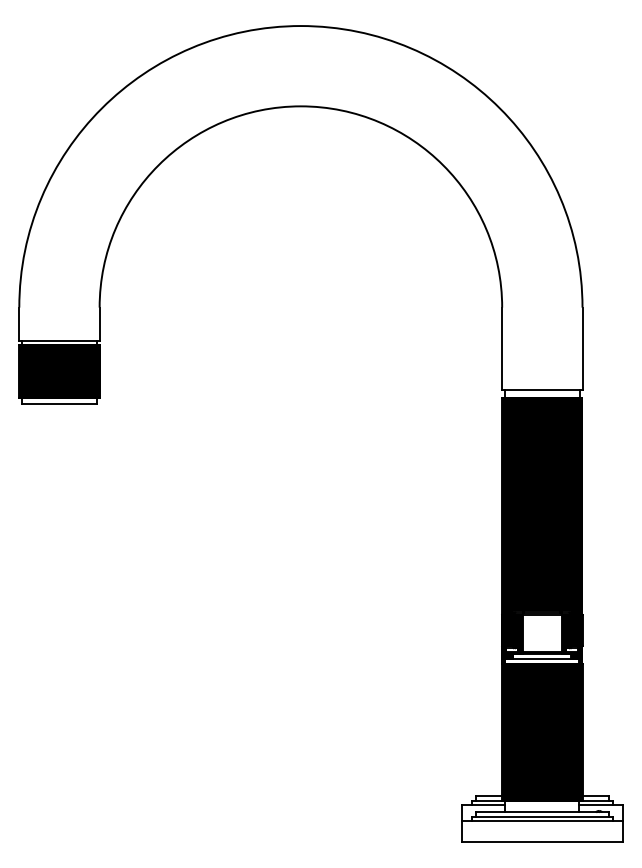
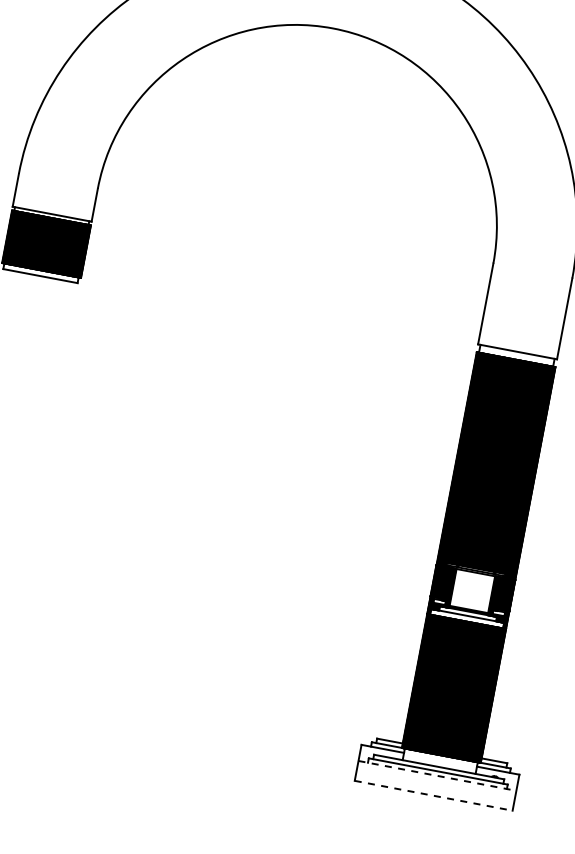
line: (542, 821) -> (437, 776), solid -> dashed
line: (542, 841) -> (433, 795), solid -> dashed

